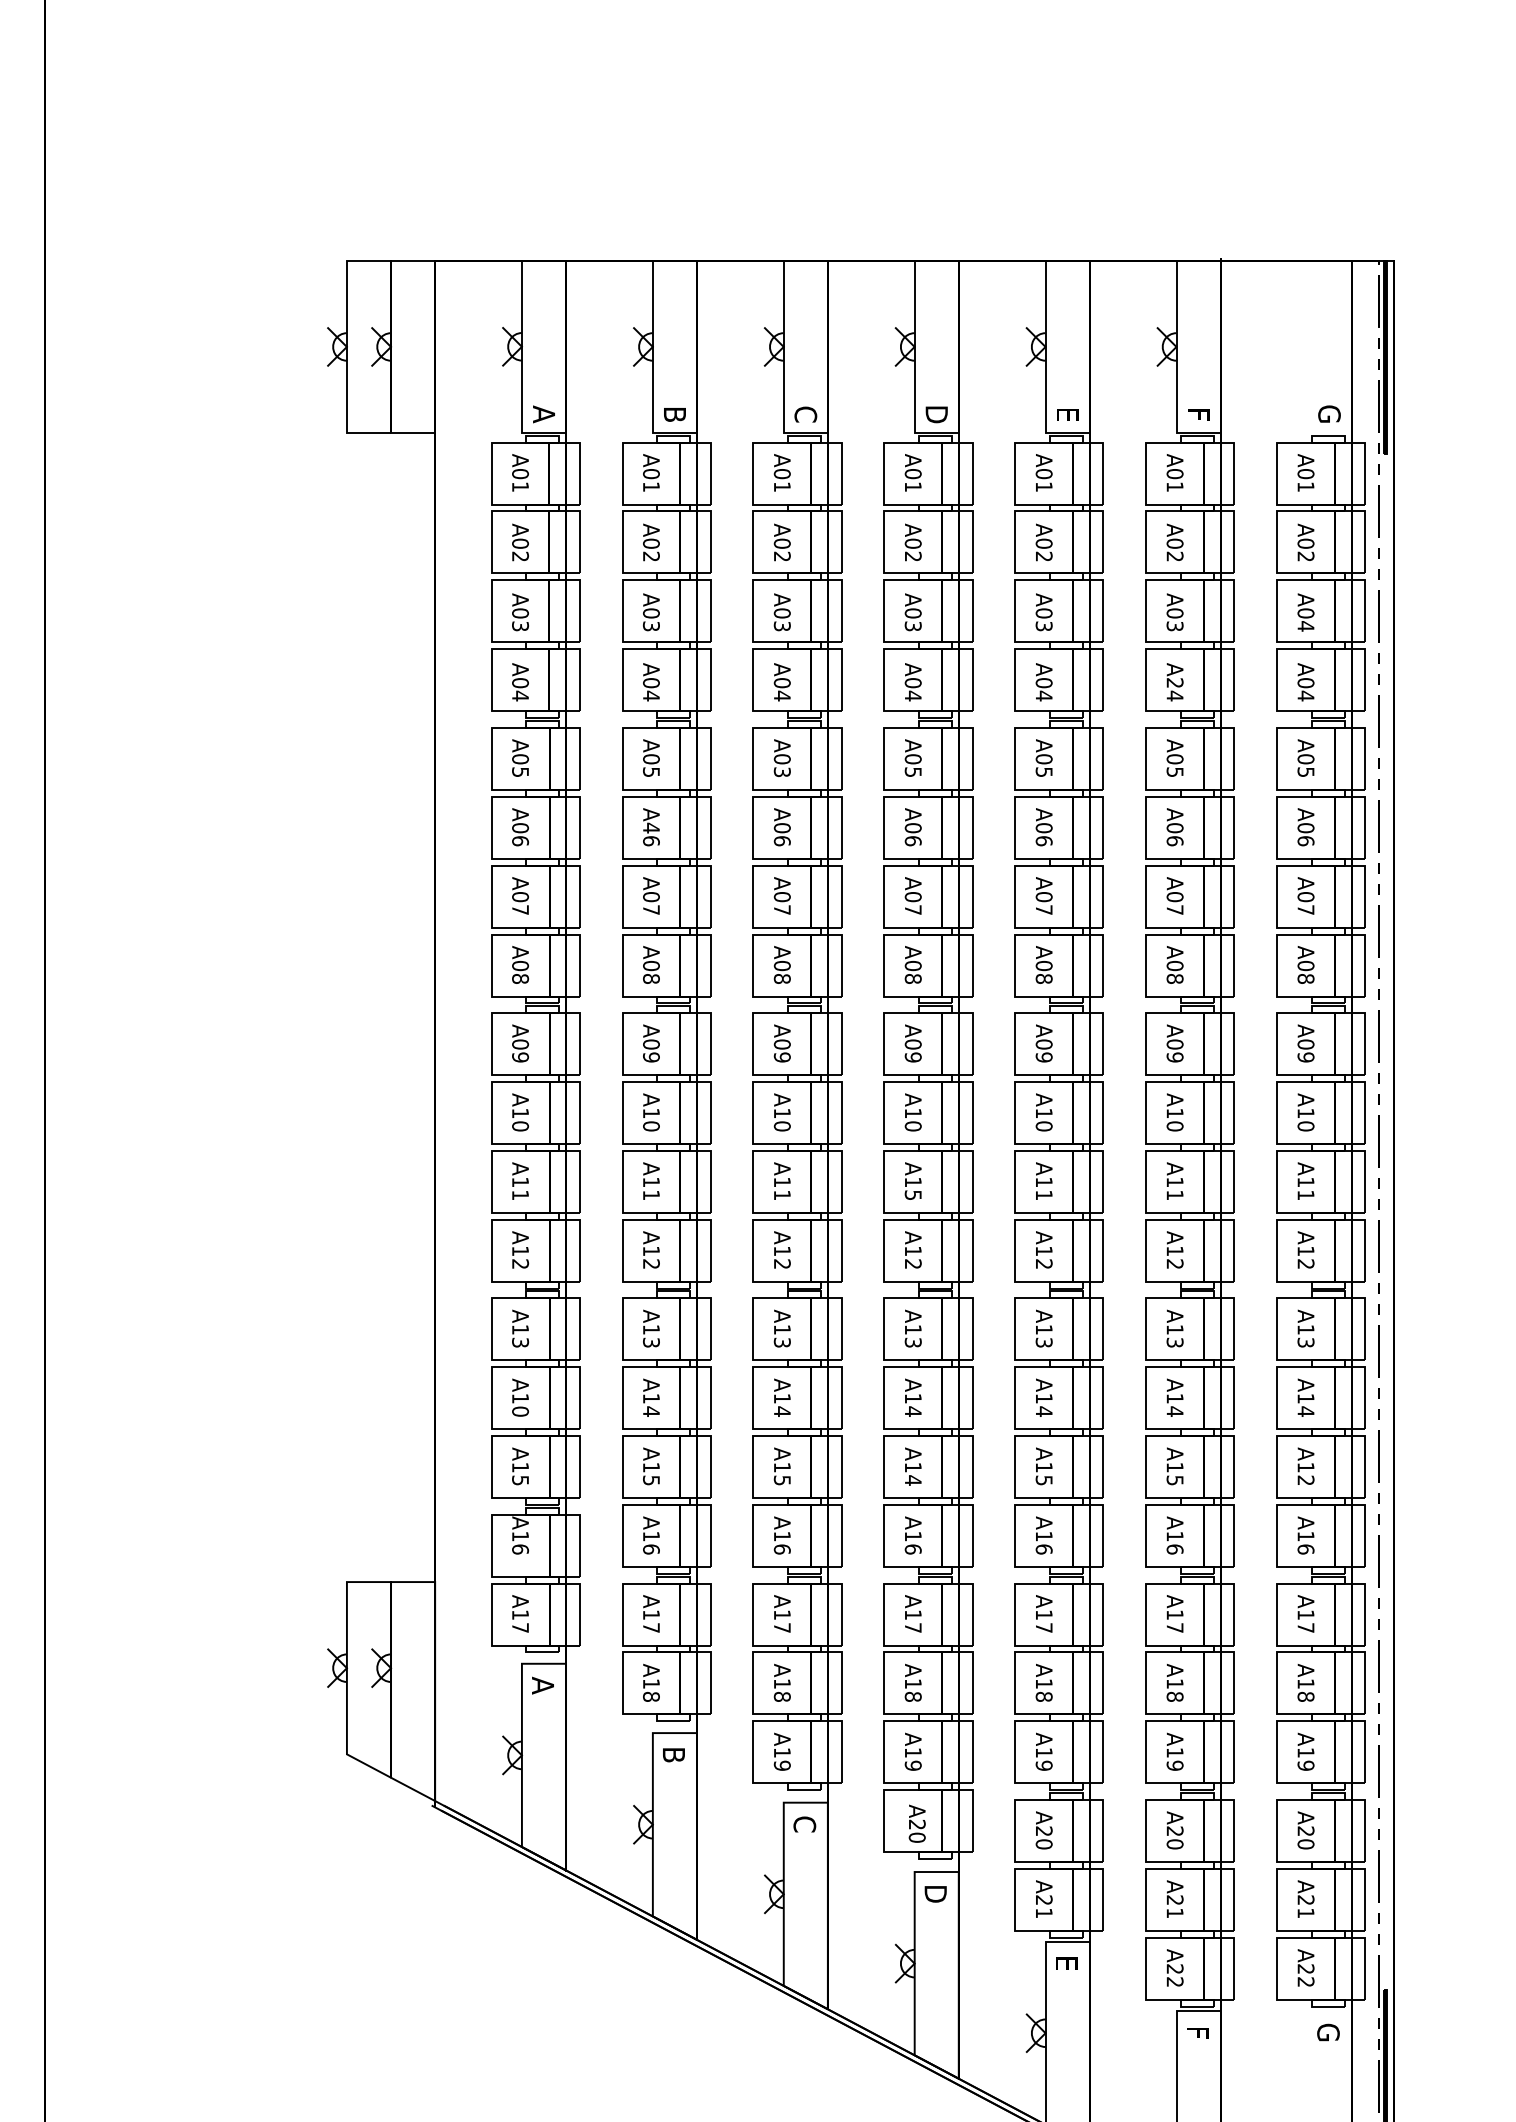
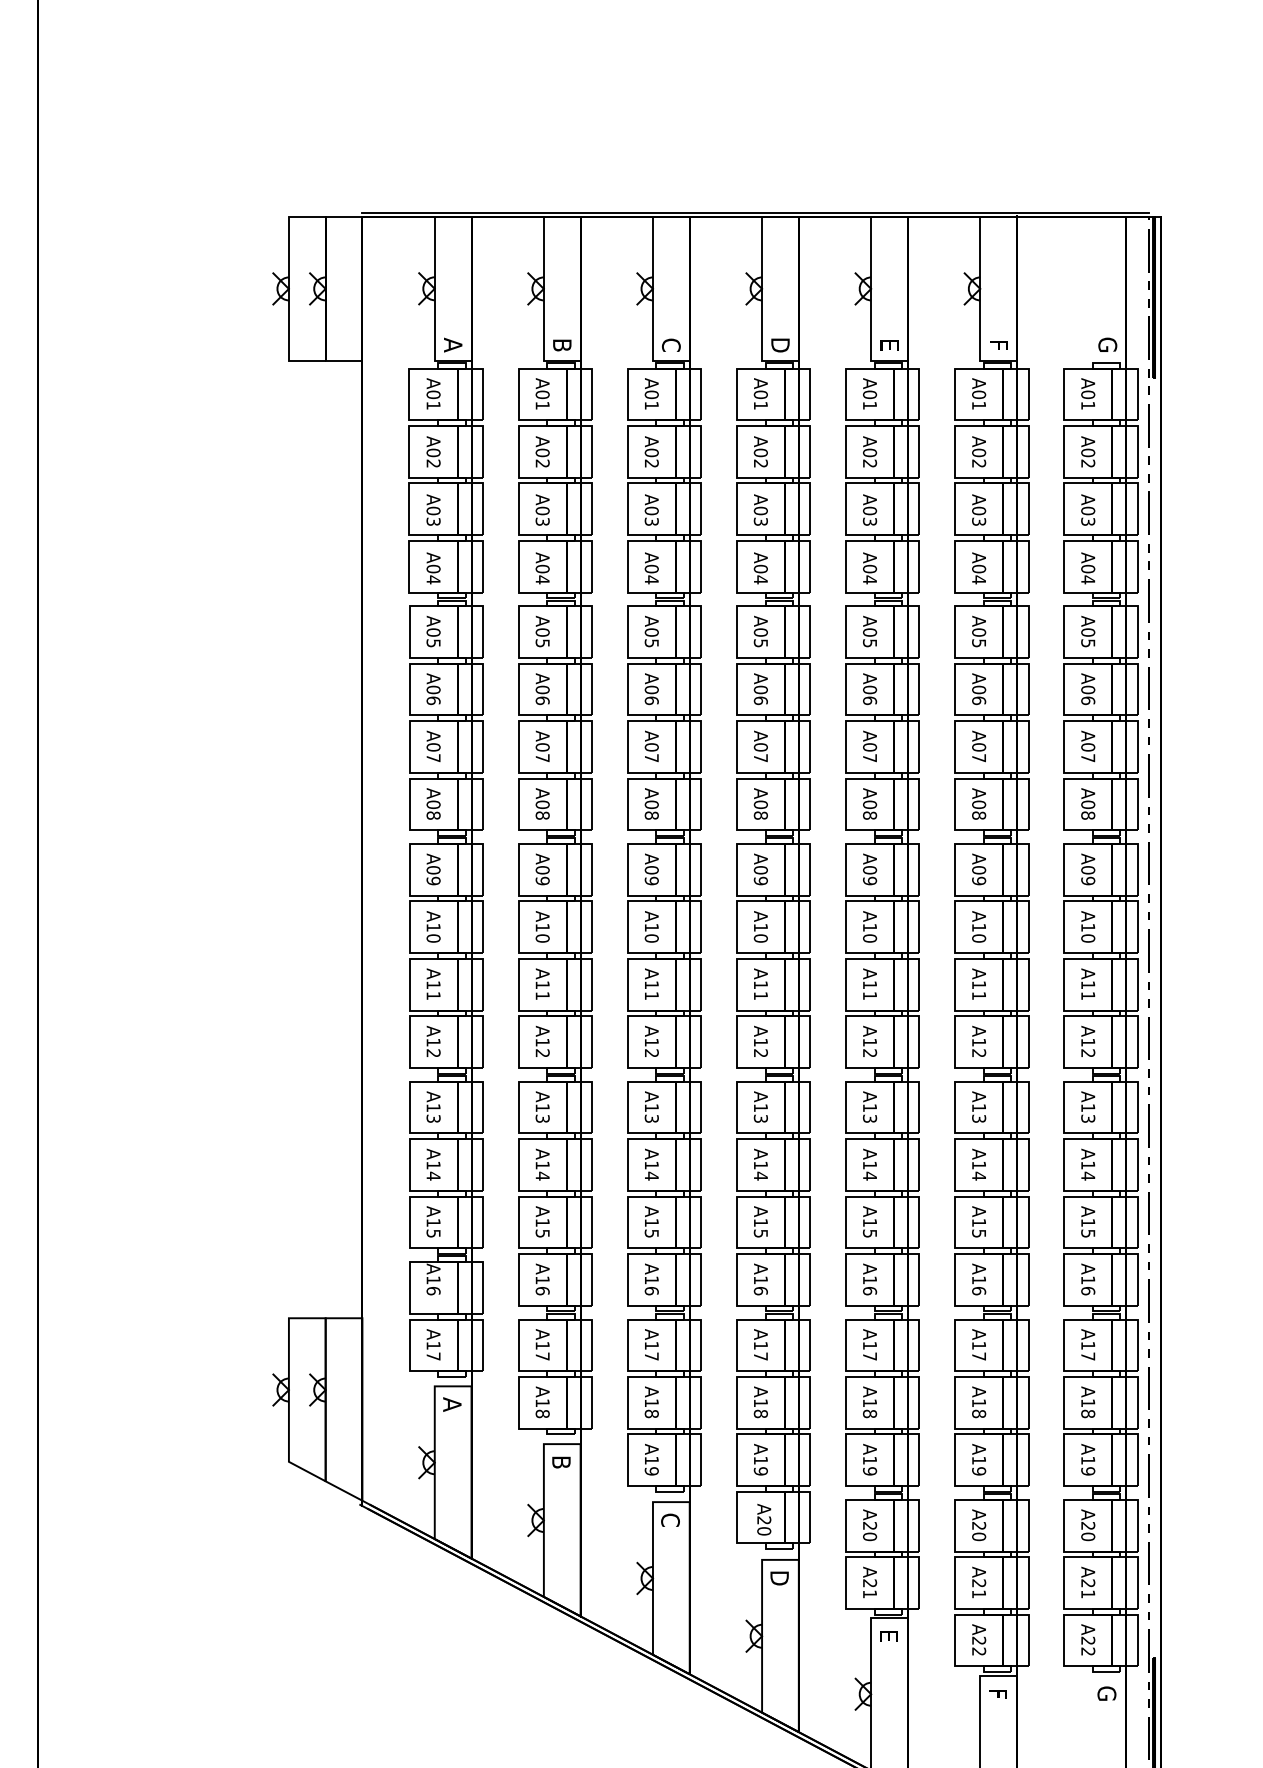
line: (907, 255) -> (756, 212), added
text: (1305, 626) -> (1087, 521), A04 -> A03
text: (1174, 683) -> (978, 569), A24 -> A04
text: (782, 772) -> (651, 643), A03 -> A05
text: (651, 827) -> (542, 689), A46 -> A06
text: (912, 1194) -> (760, 995), A15 -> A11
text: (520, 1411) -> (433, 1176), A10 -> A14
text: (912, 1480) -> (760, 1233), A14 -> A15
text: (1305, 1480) -> (1087, 1233), A12 -> A15

